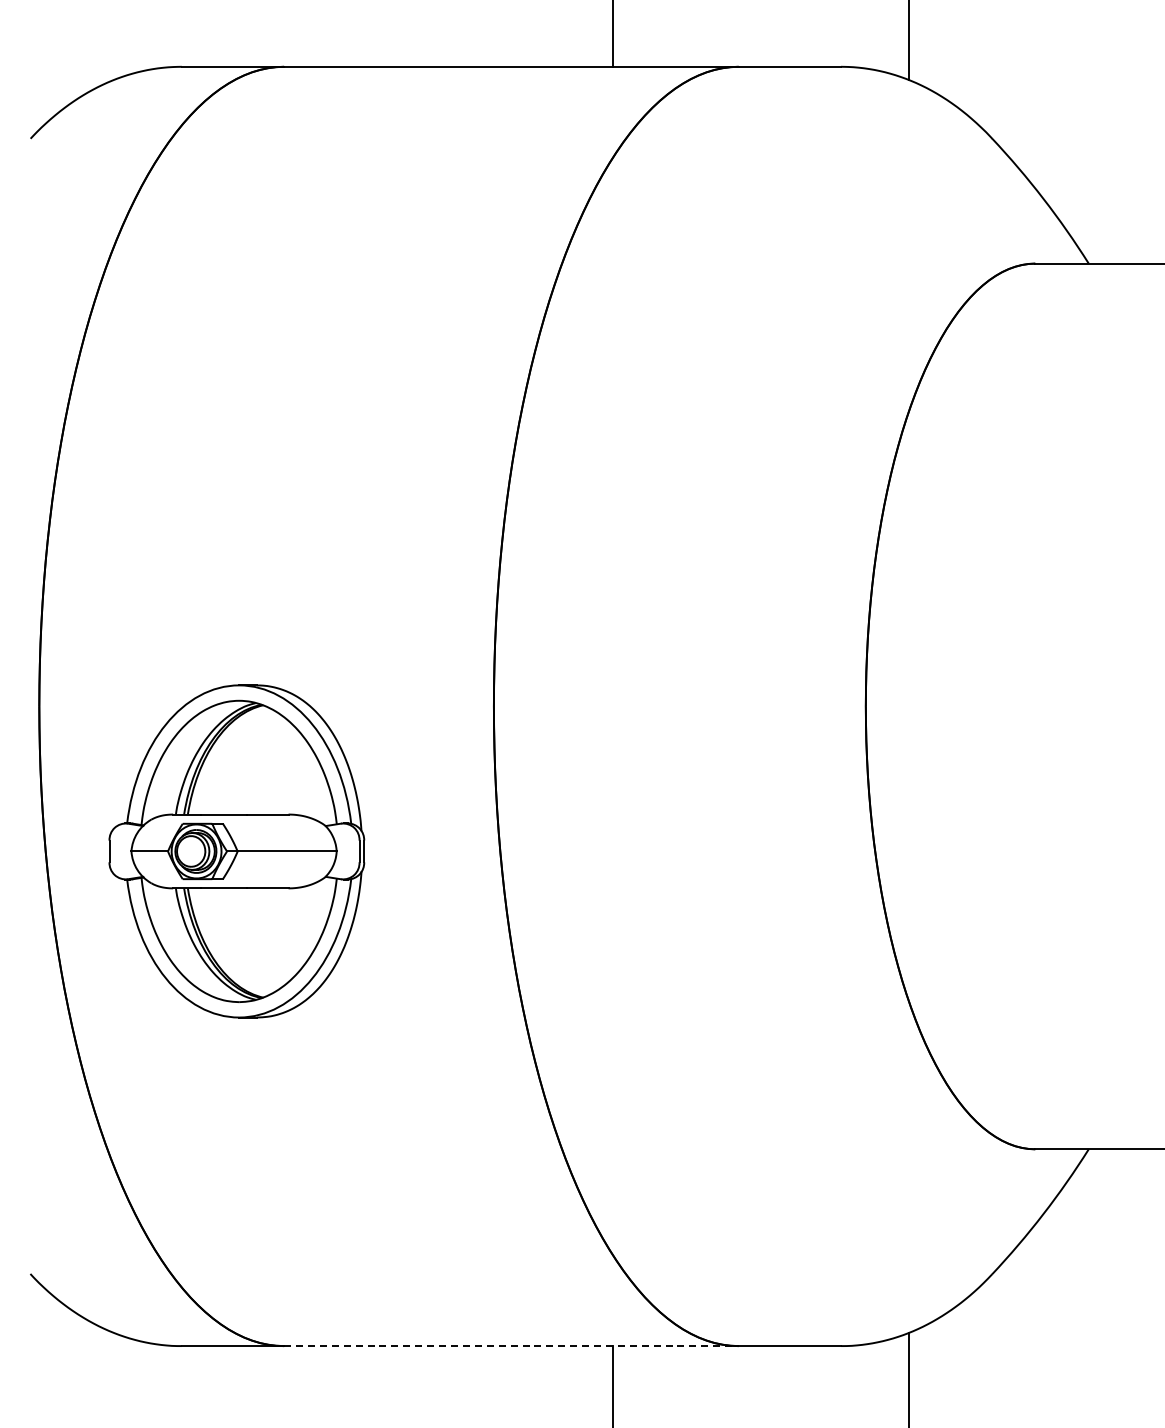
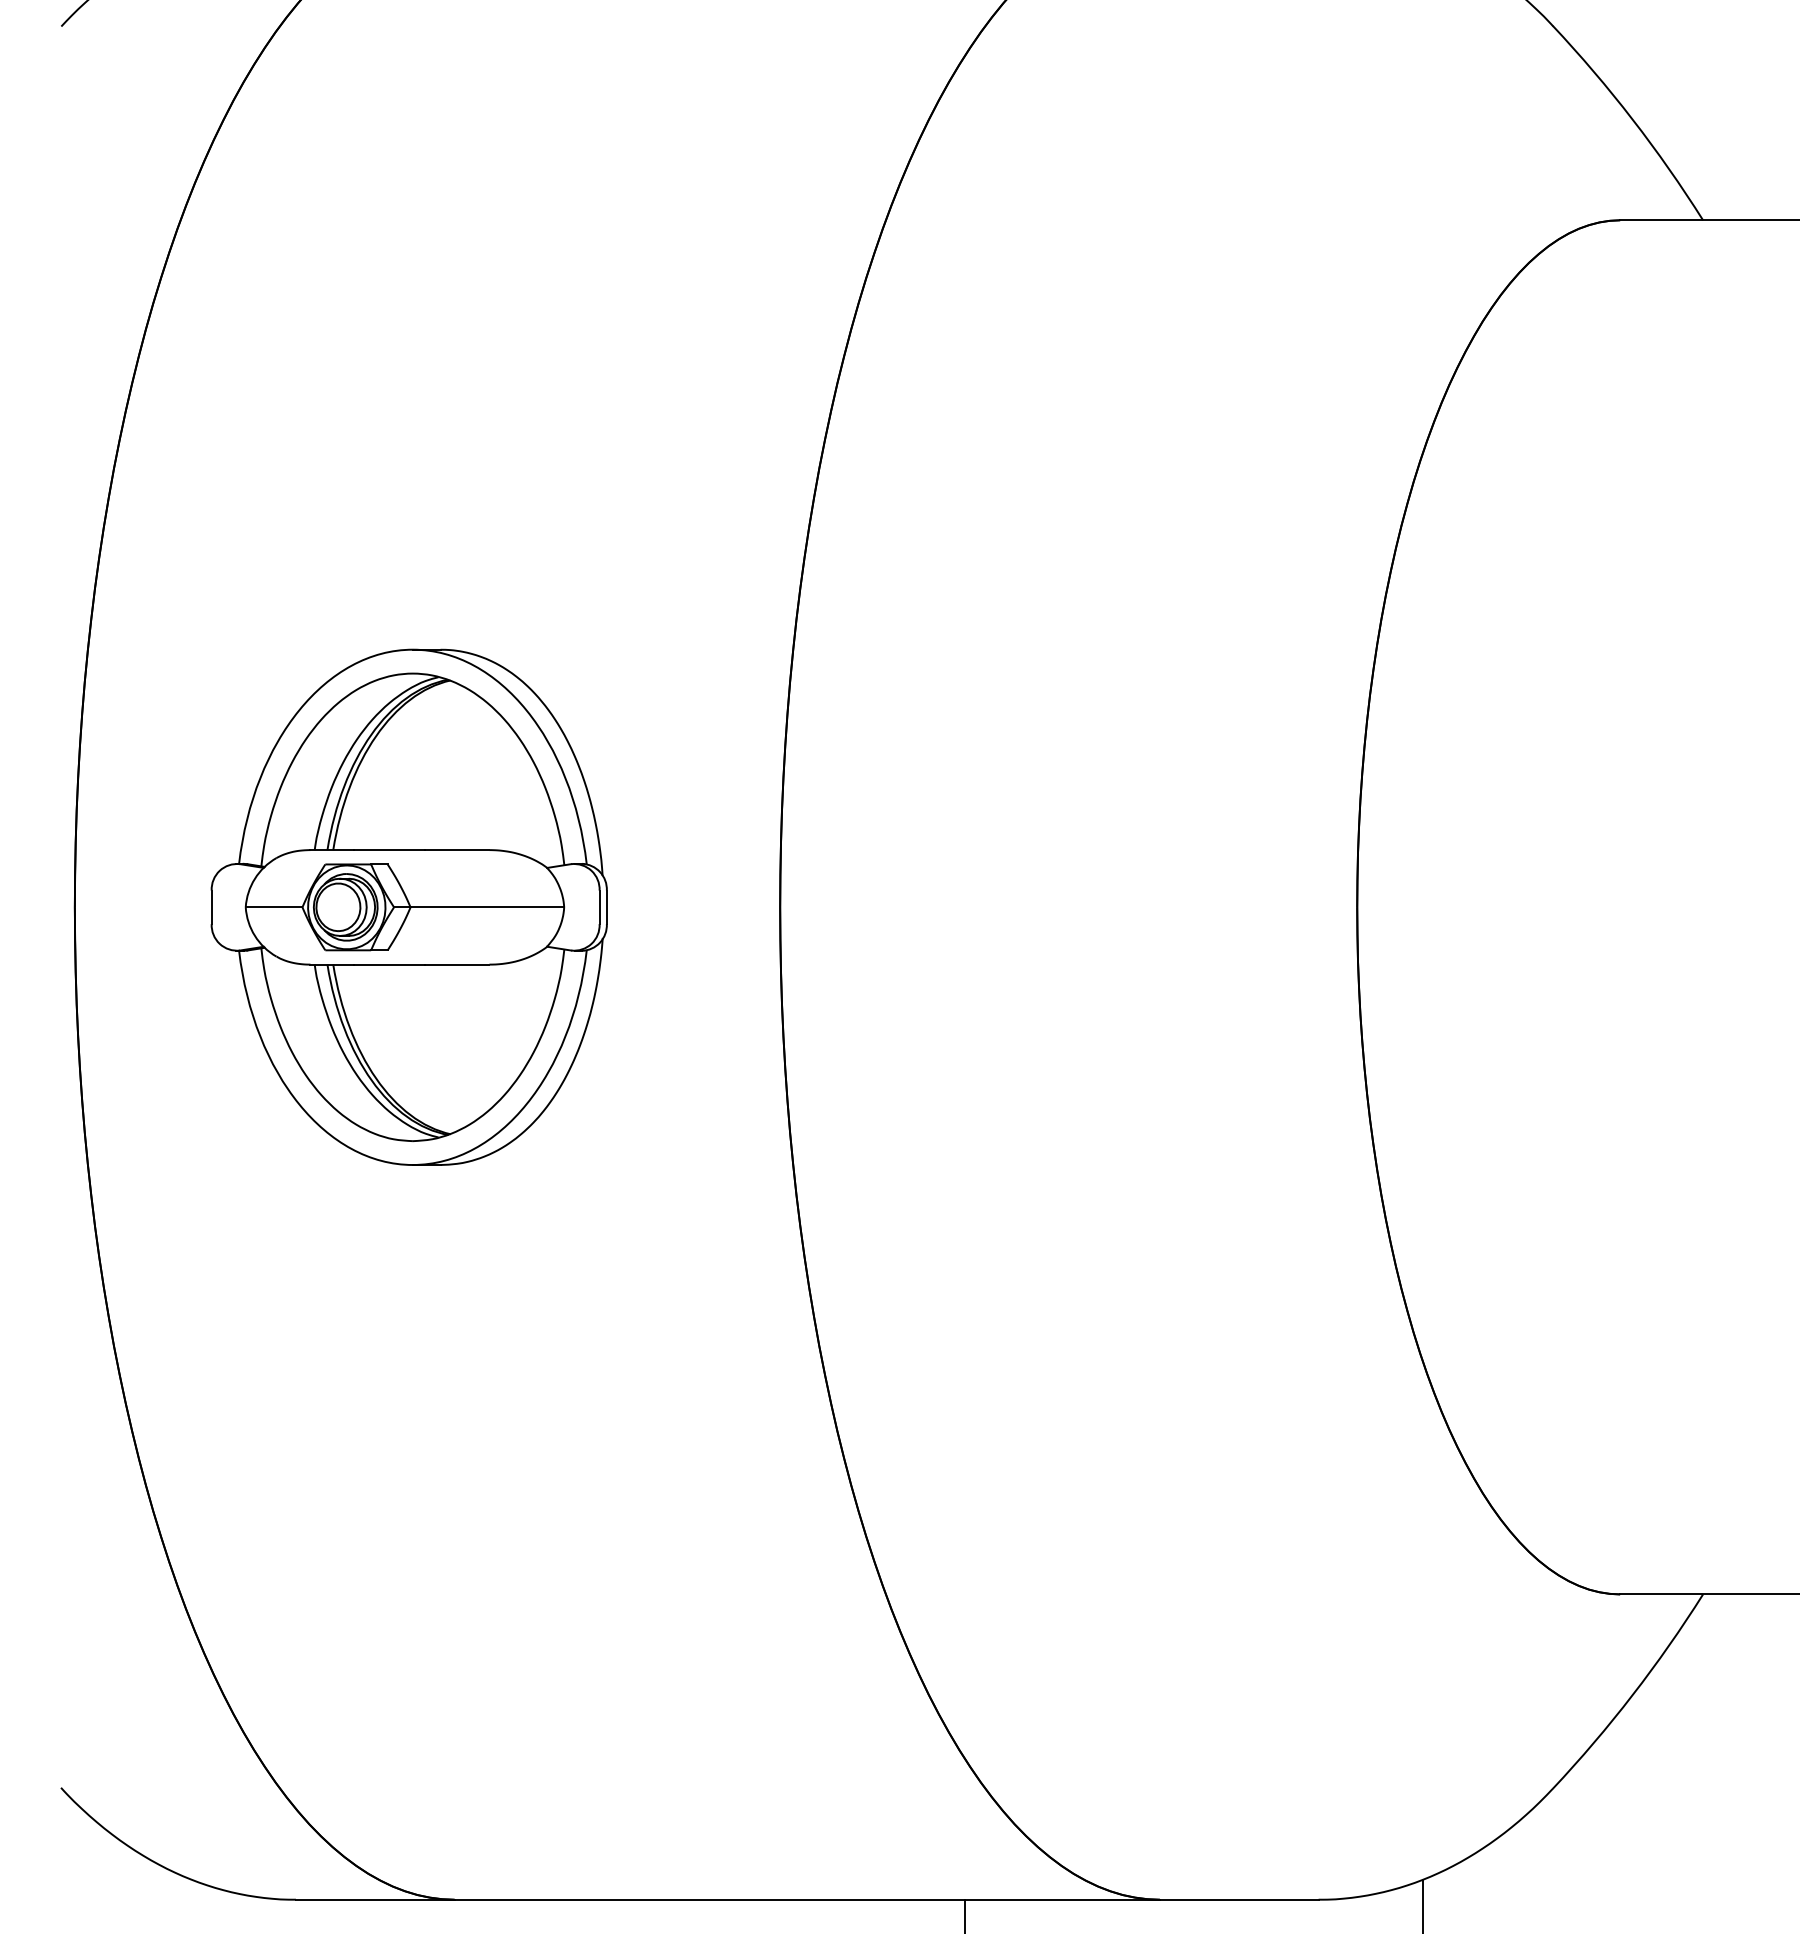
part: (236, 851) -> (408, 907), moved
line: (511, 1346) -> (807, 1900), dashed -> solid

